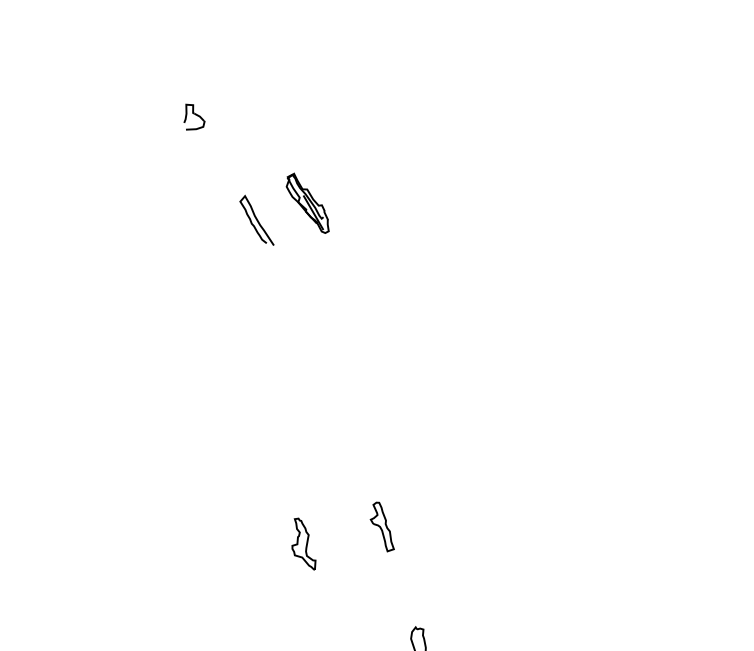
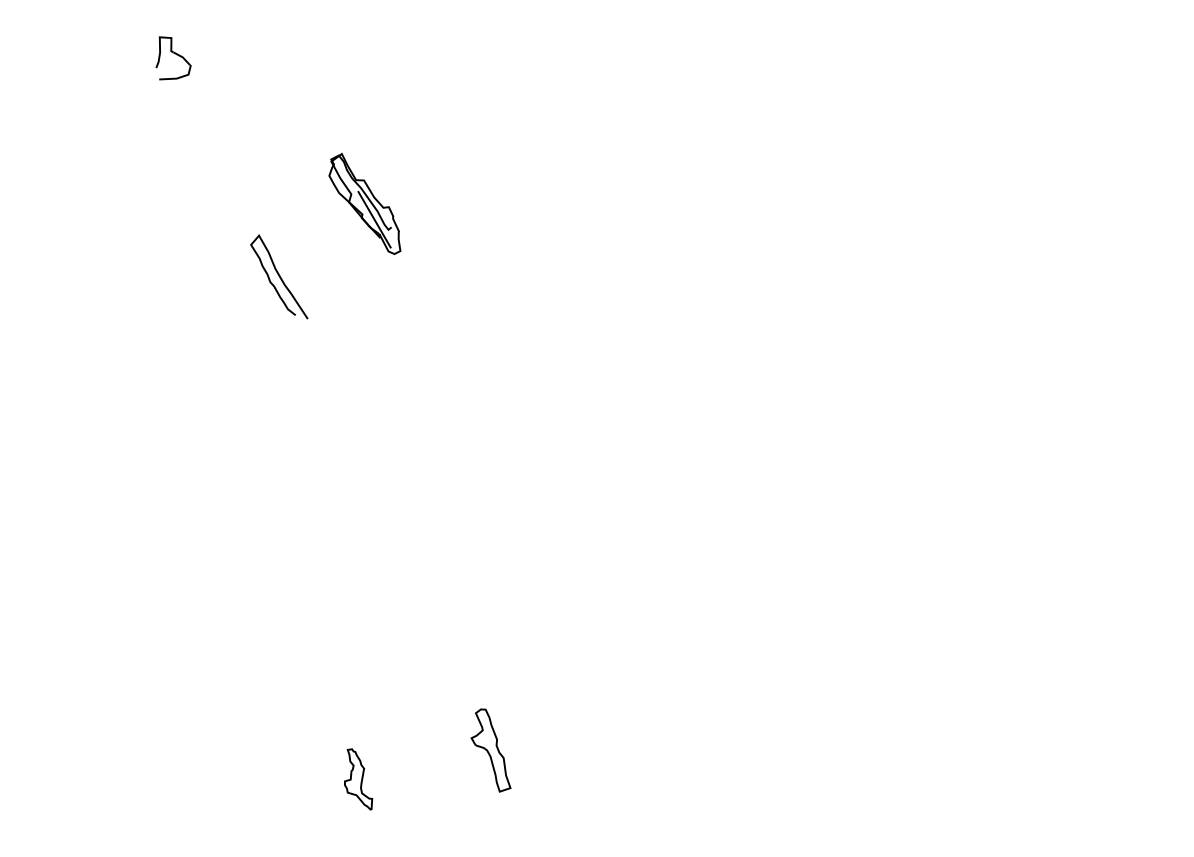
curve: (256, 219) -> (278, 275), moved
part: (303, 543) -> (357, 778), size x0.7

